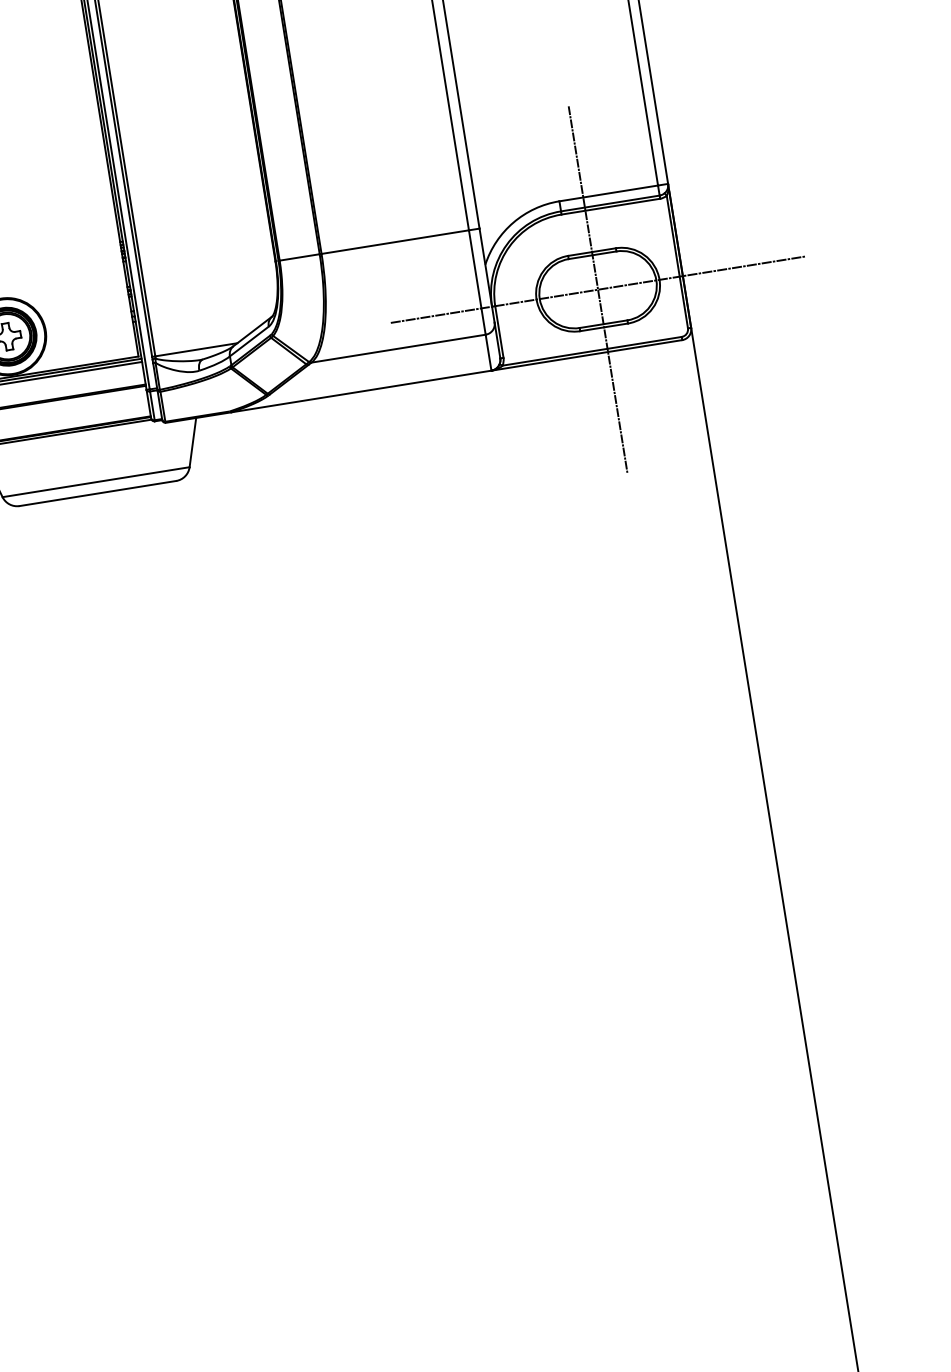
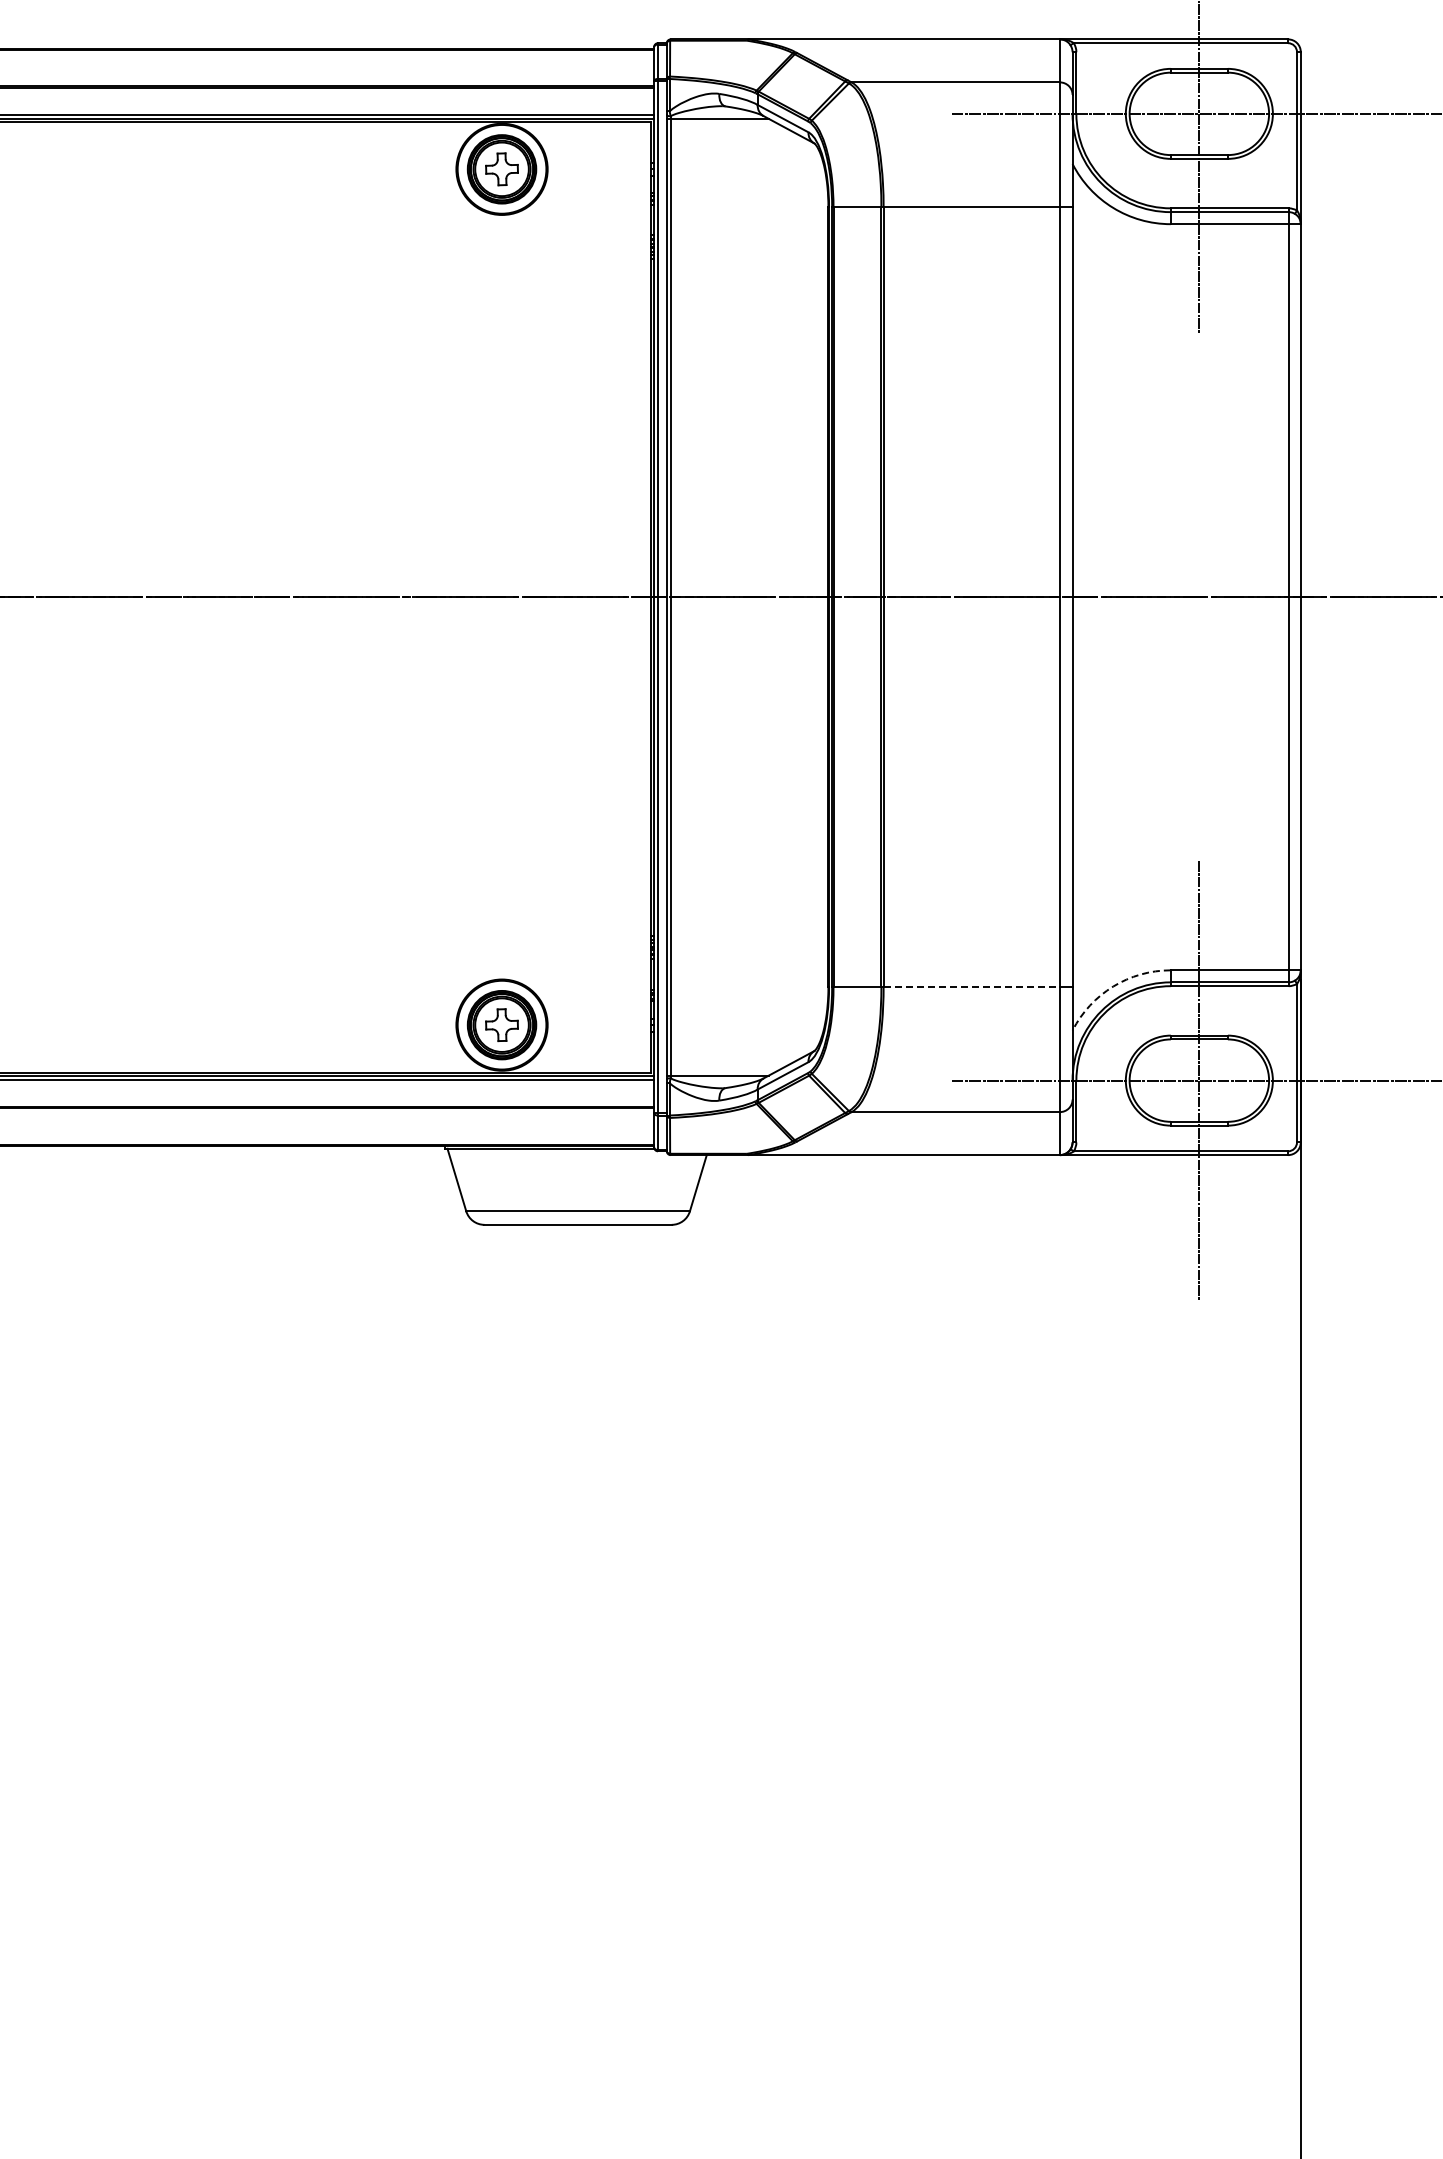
arc: (513, 222) -> (1113, 986), solid -> dashed
line: (395, 242) -> (972, 987), solid -> dashed

